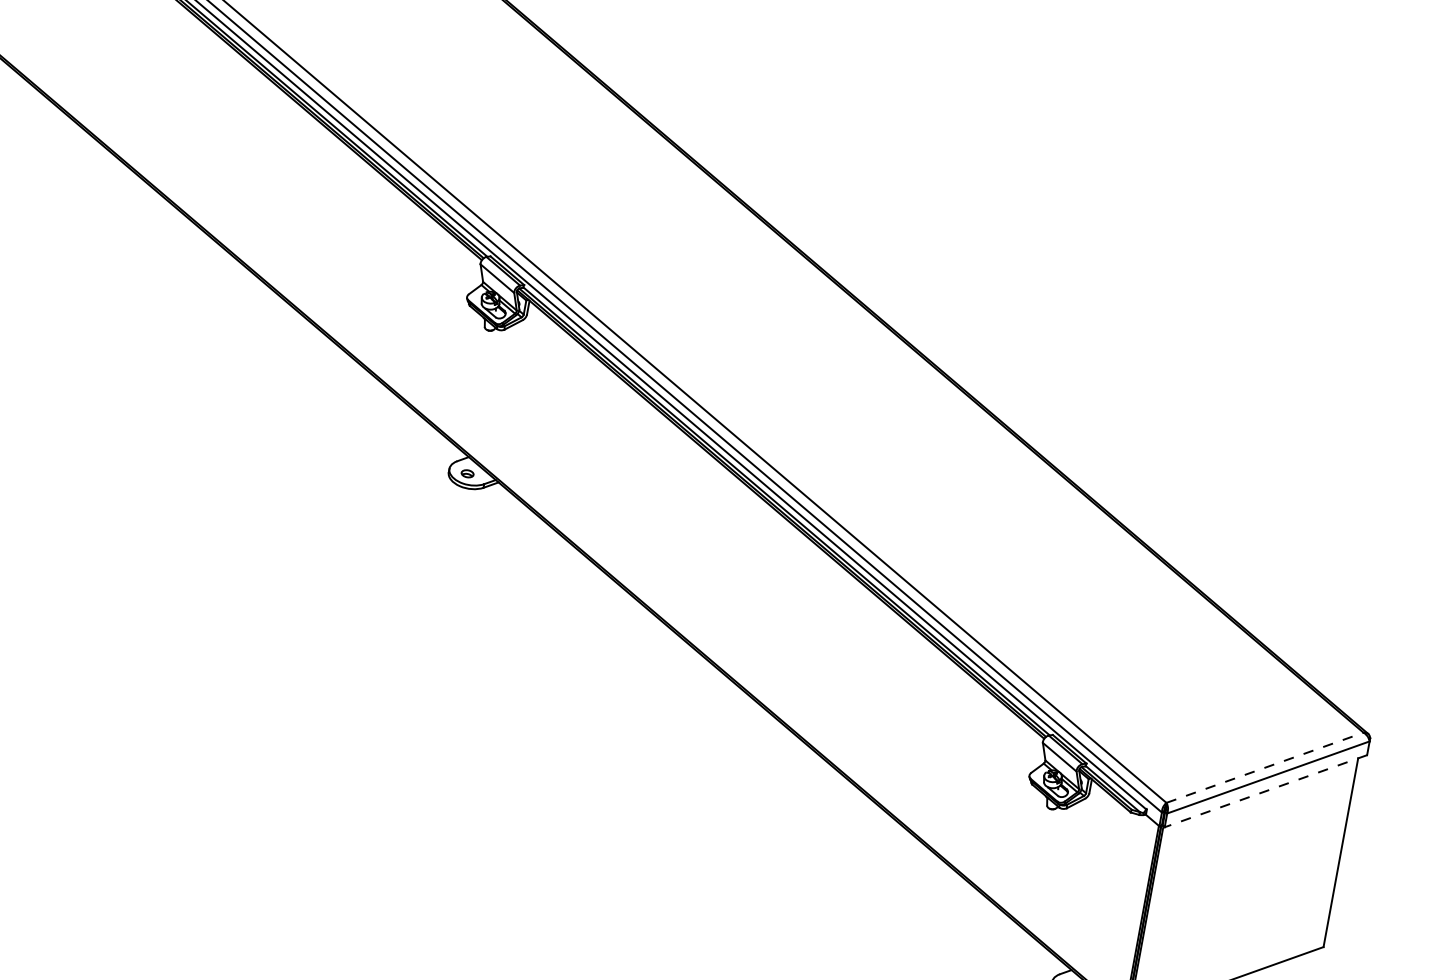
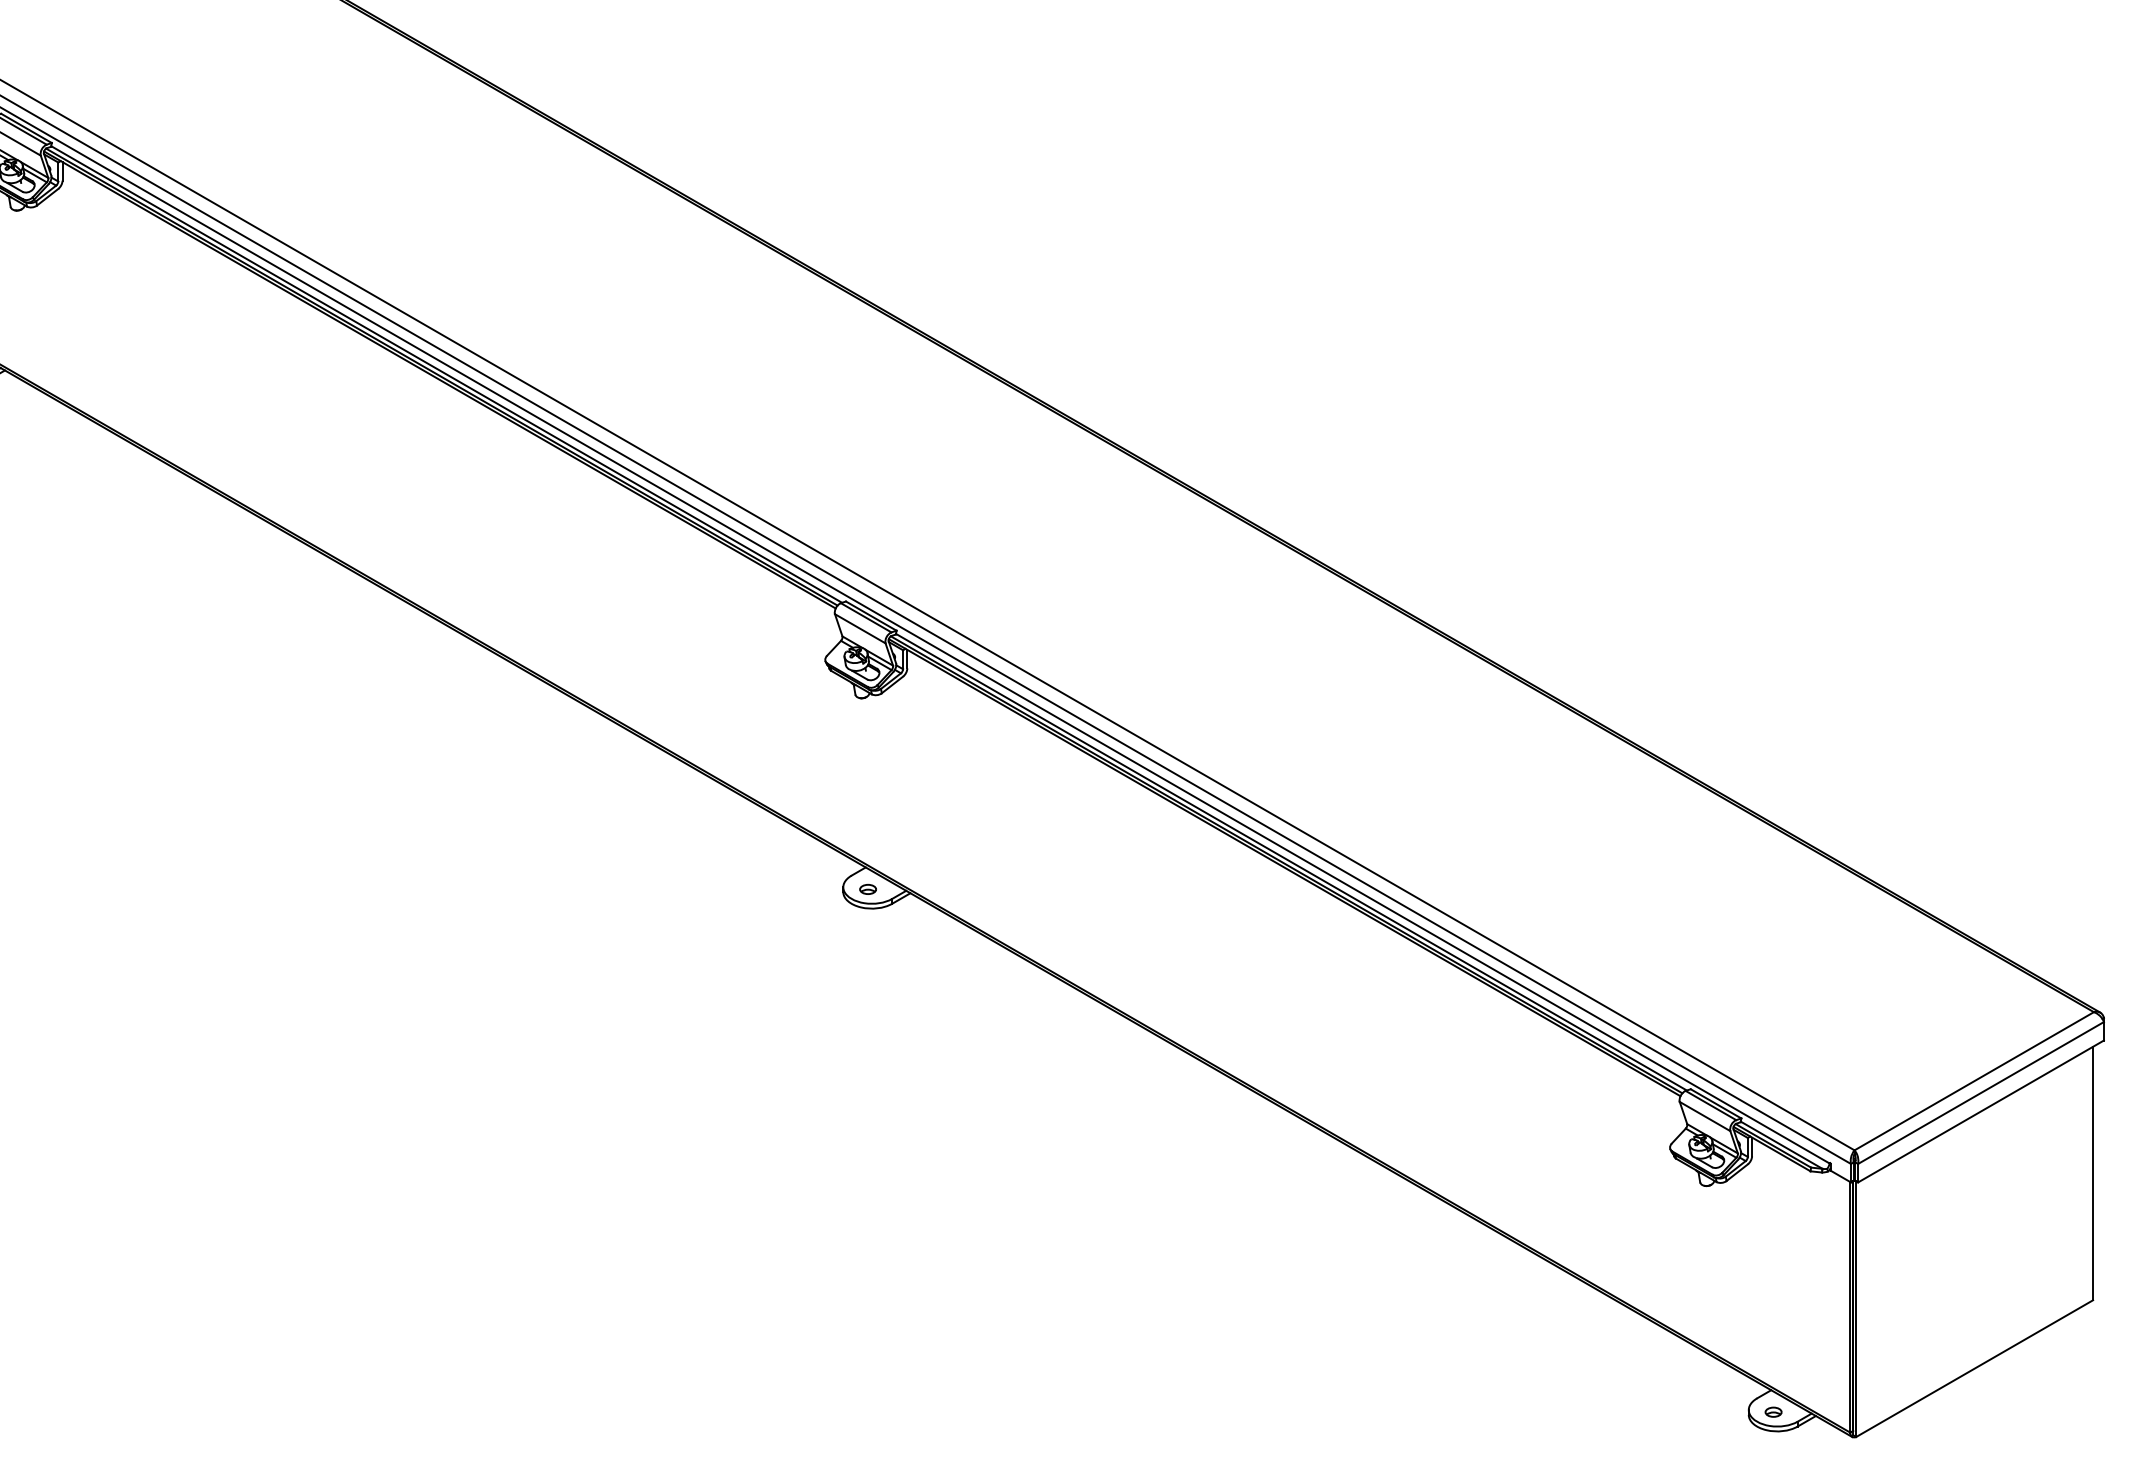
line: (1265, 767) -> (1974, 1081), dashed -> solid
line: (1266, 791) -> (1981, 1111), dashed -> solid

